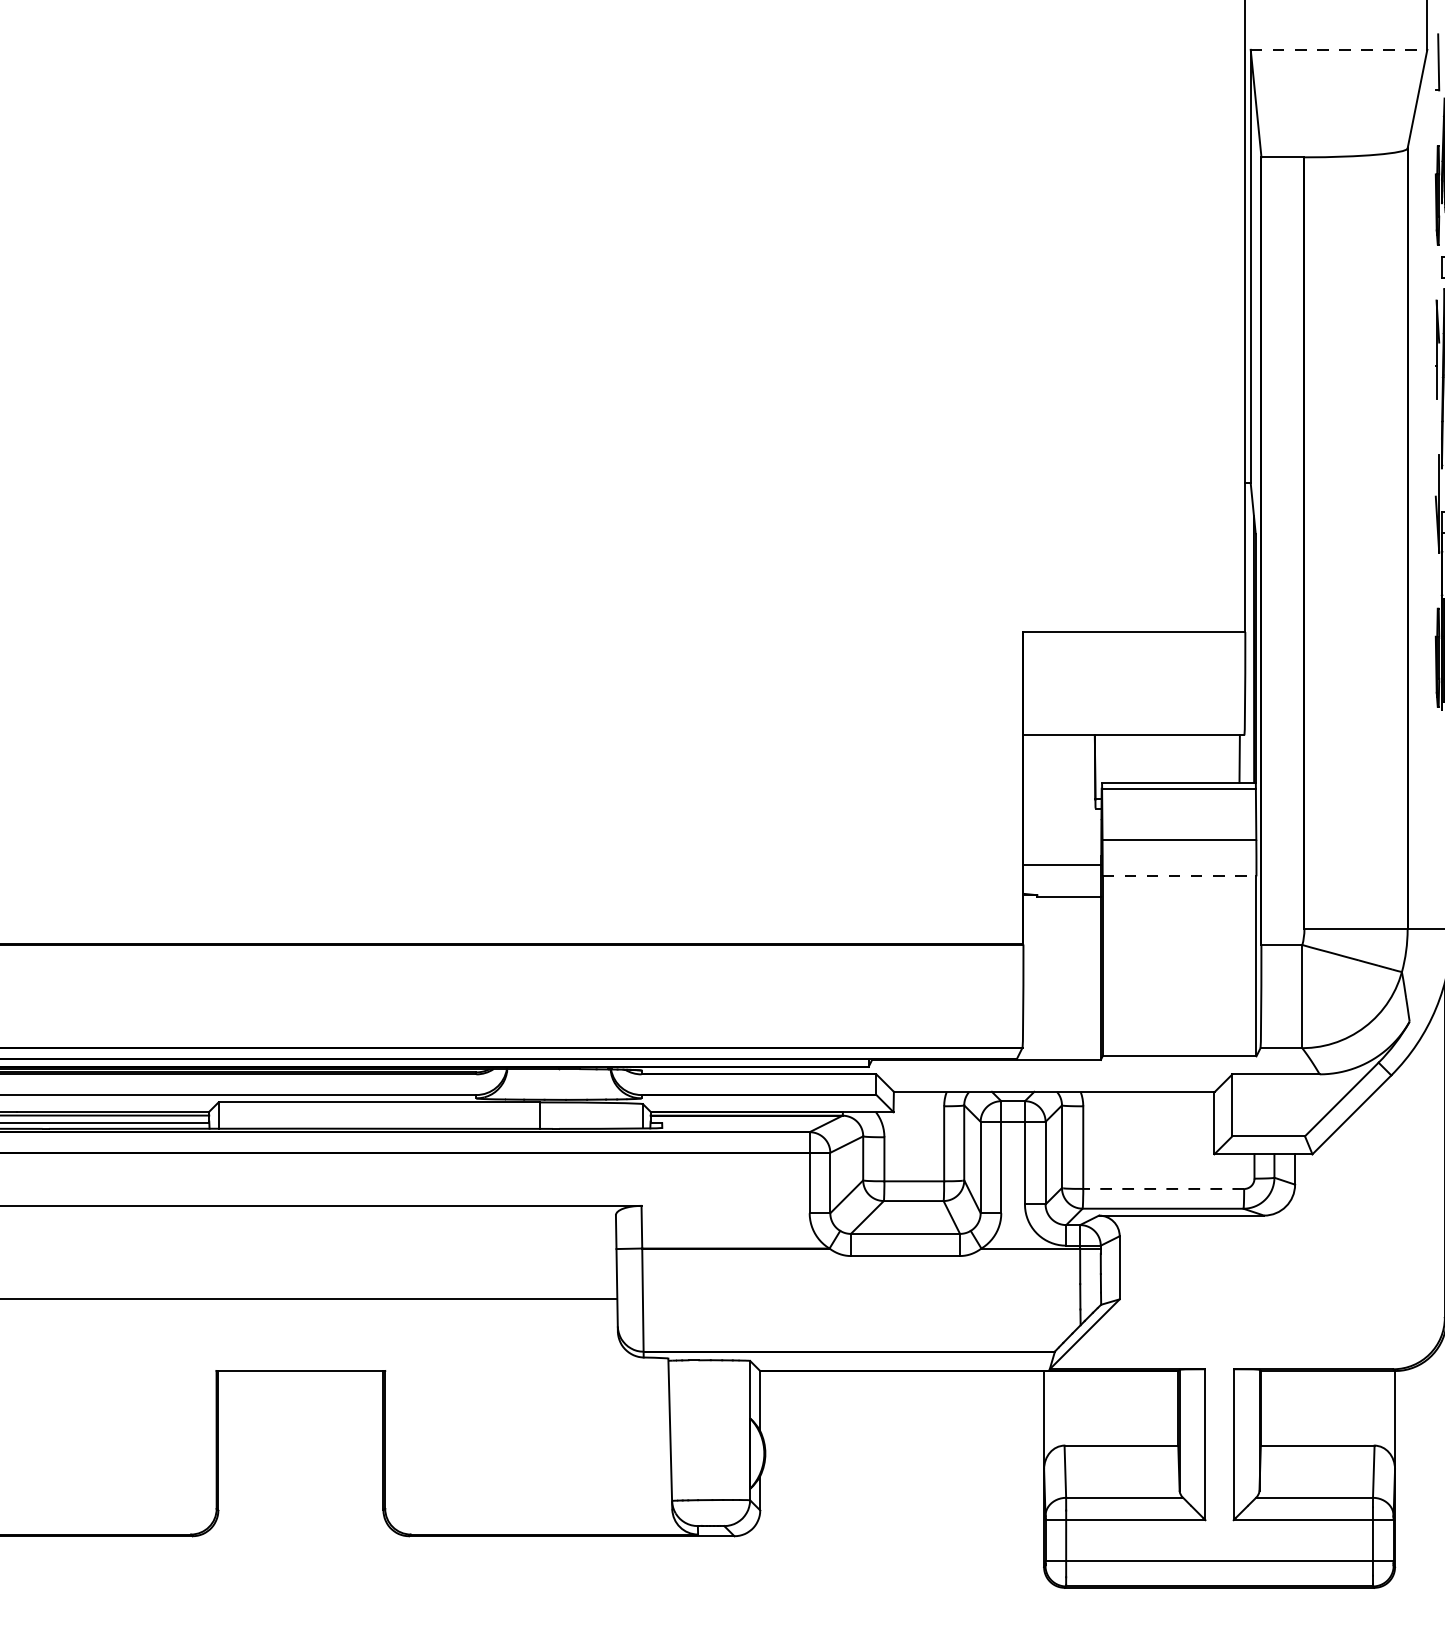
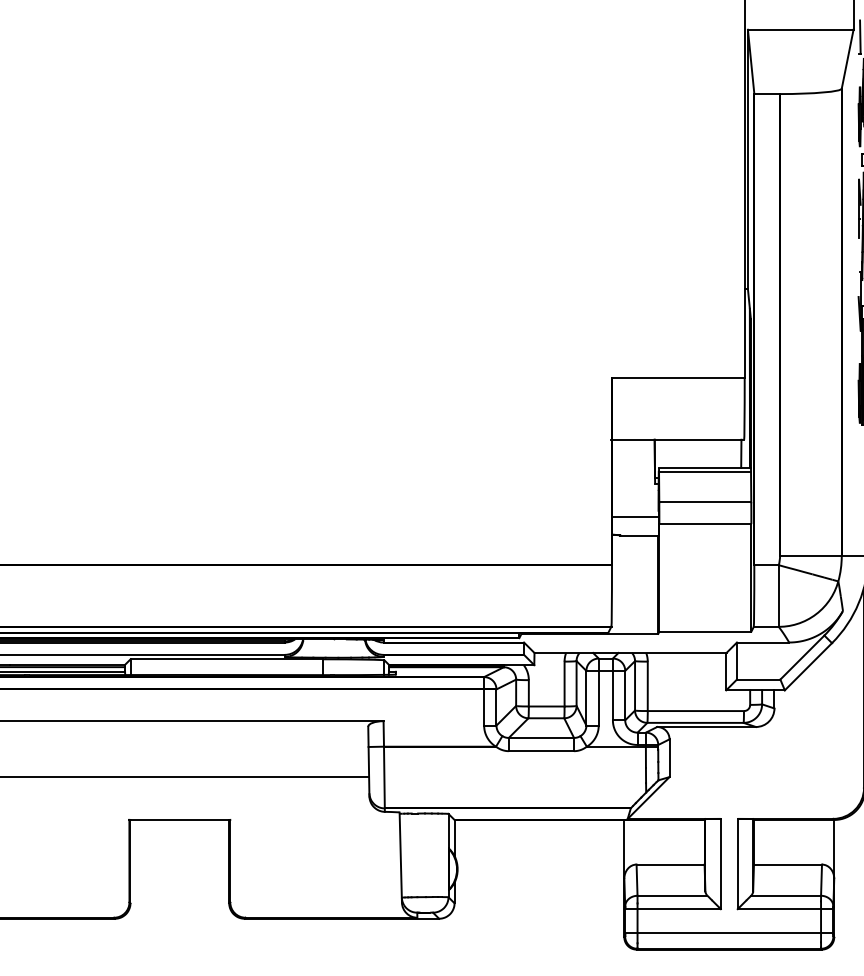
line: (1338, 49) -> (800, 29), dashed -> solid
line: (1179, 877) -> (705, 524), dashed -> solid
line: (1163, 1189) -> (695, 711), dashed -> solid

